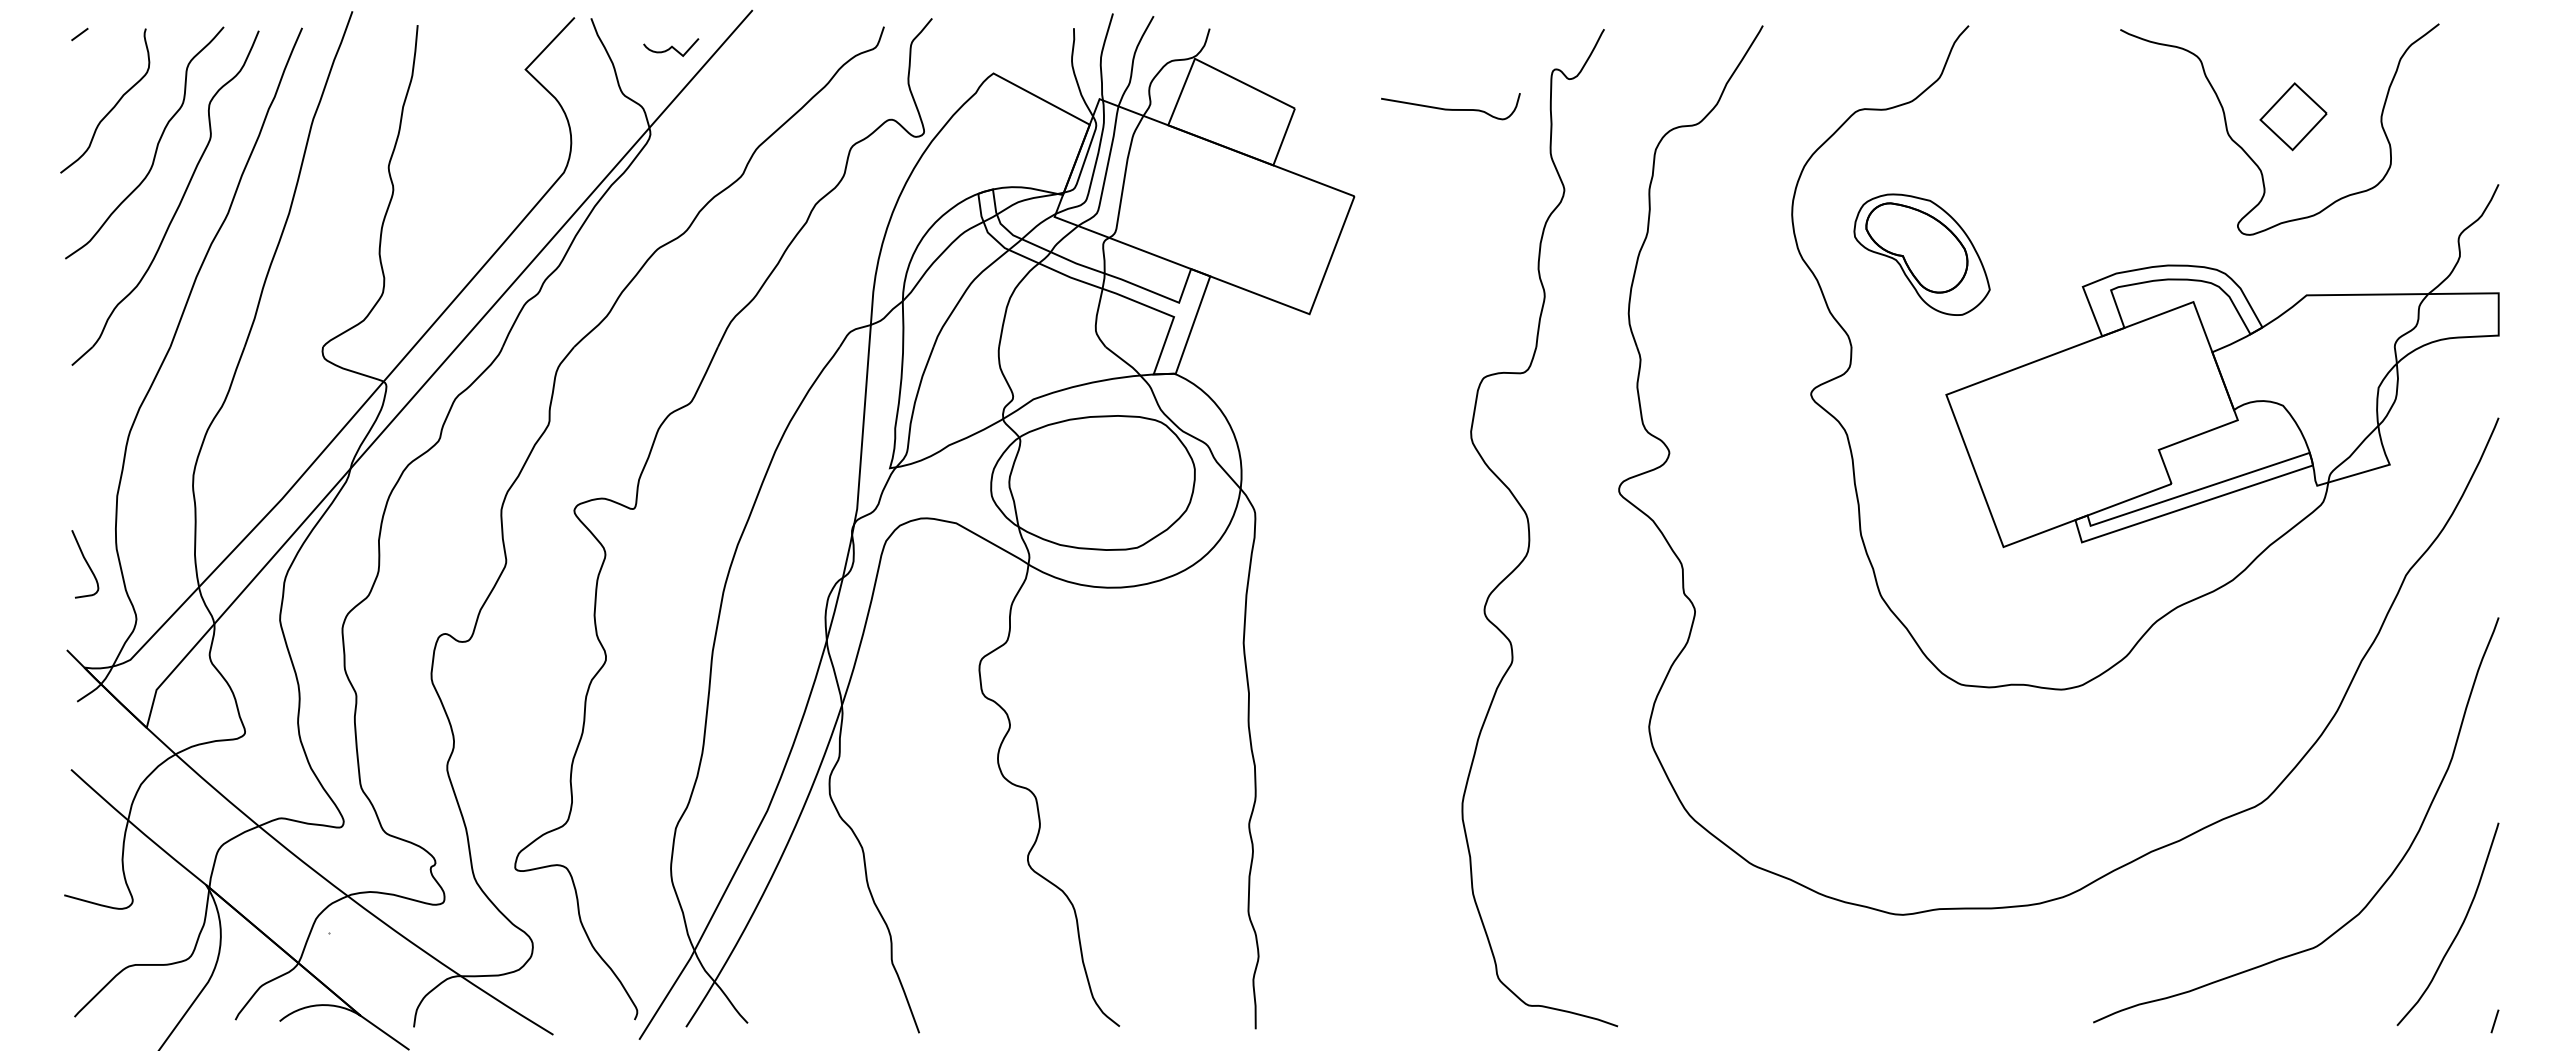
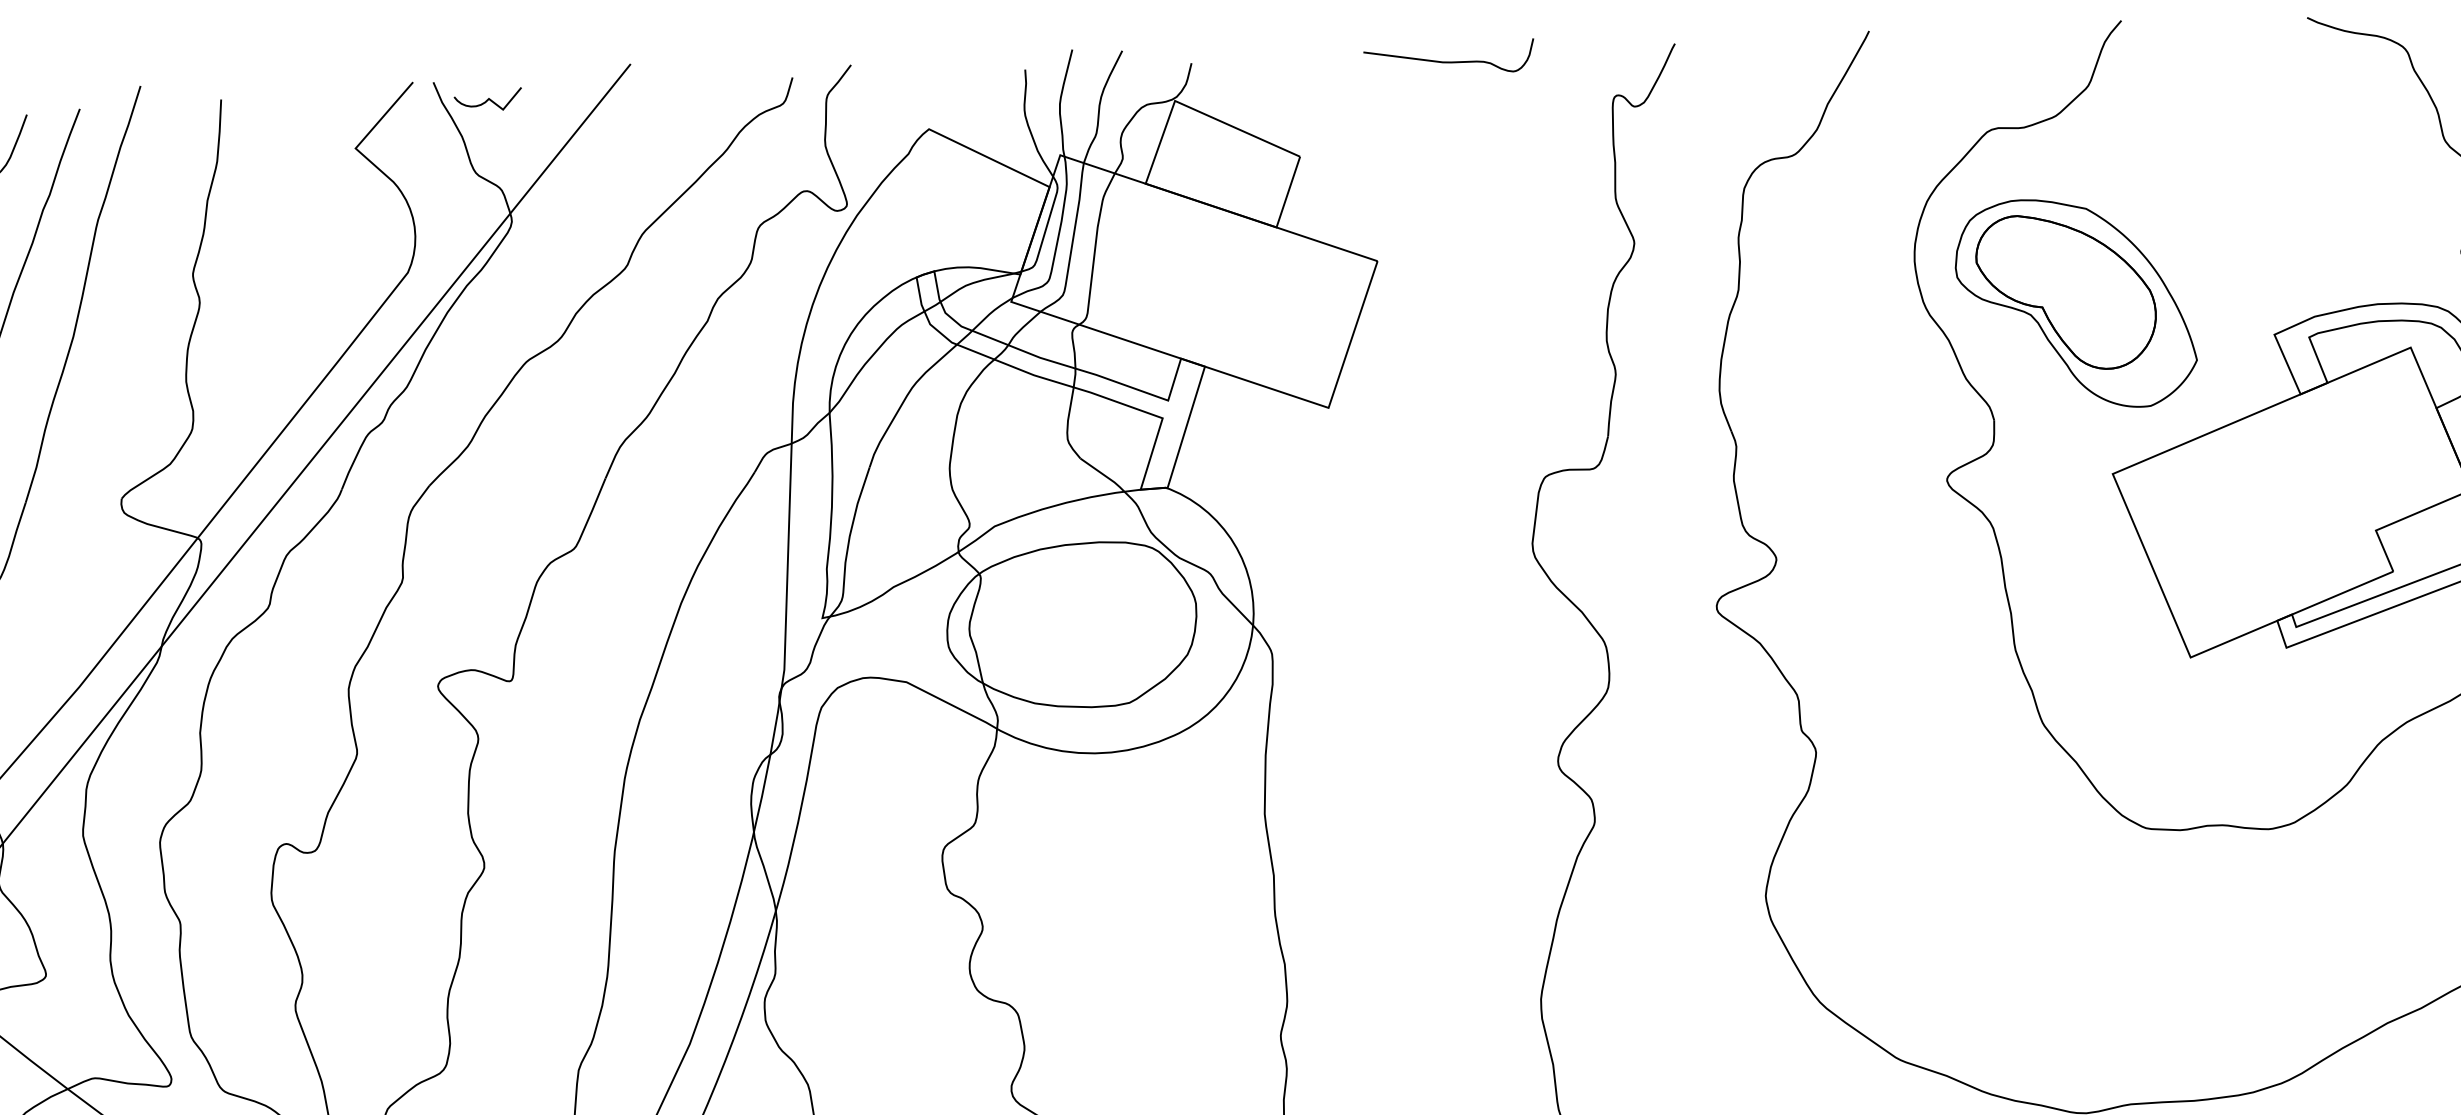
curve: (671, 47) -> (488, 99), moved
curve: (1450, 108) -> (1448, 60), moved
part: (1921, 254) -> (2075, 303), size x1.43

